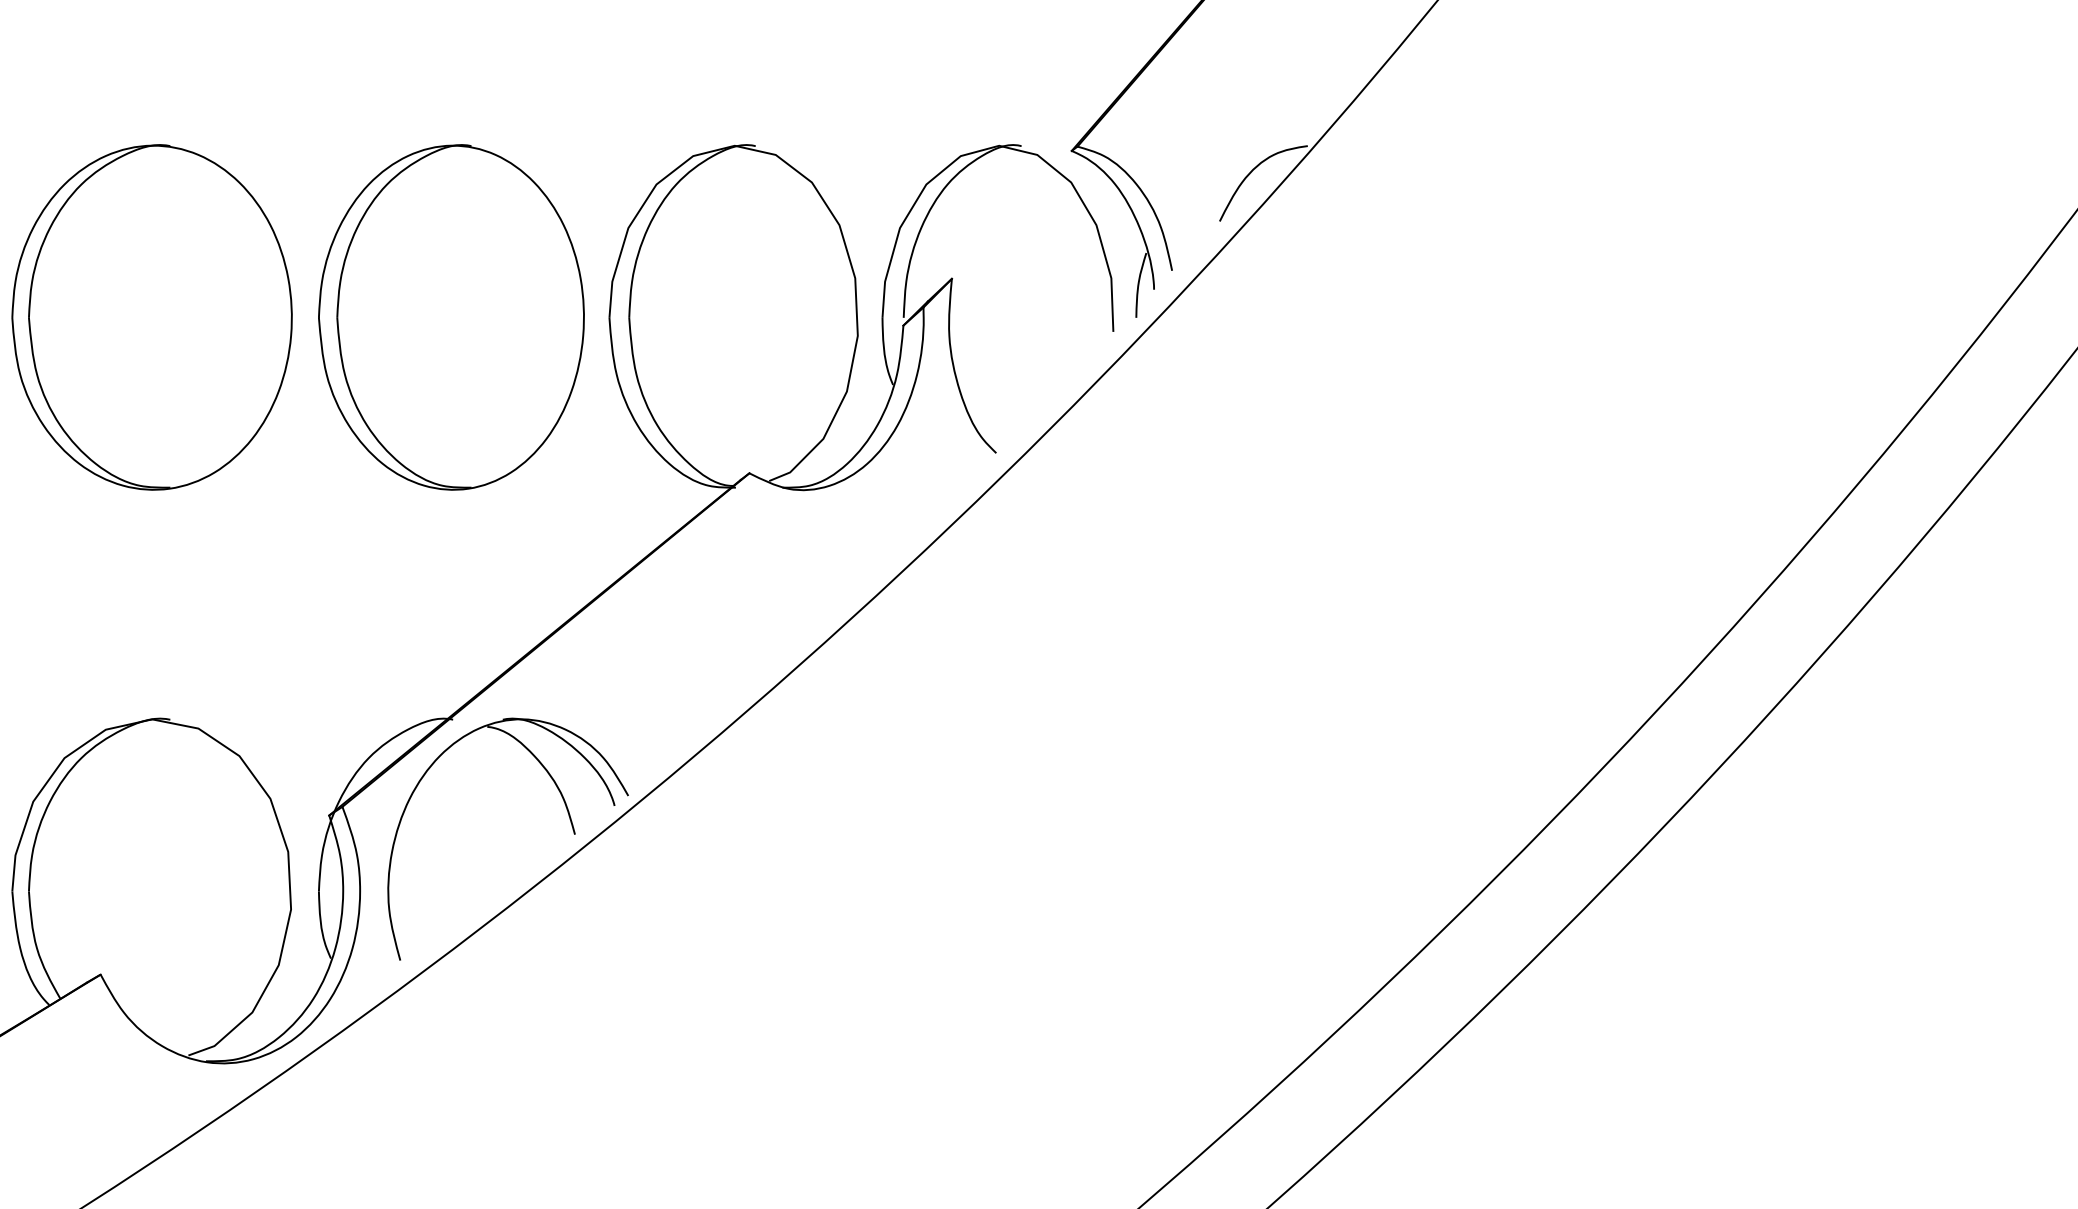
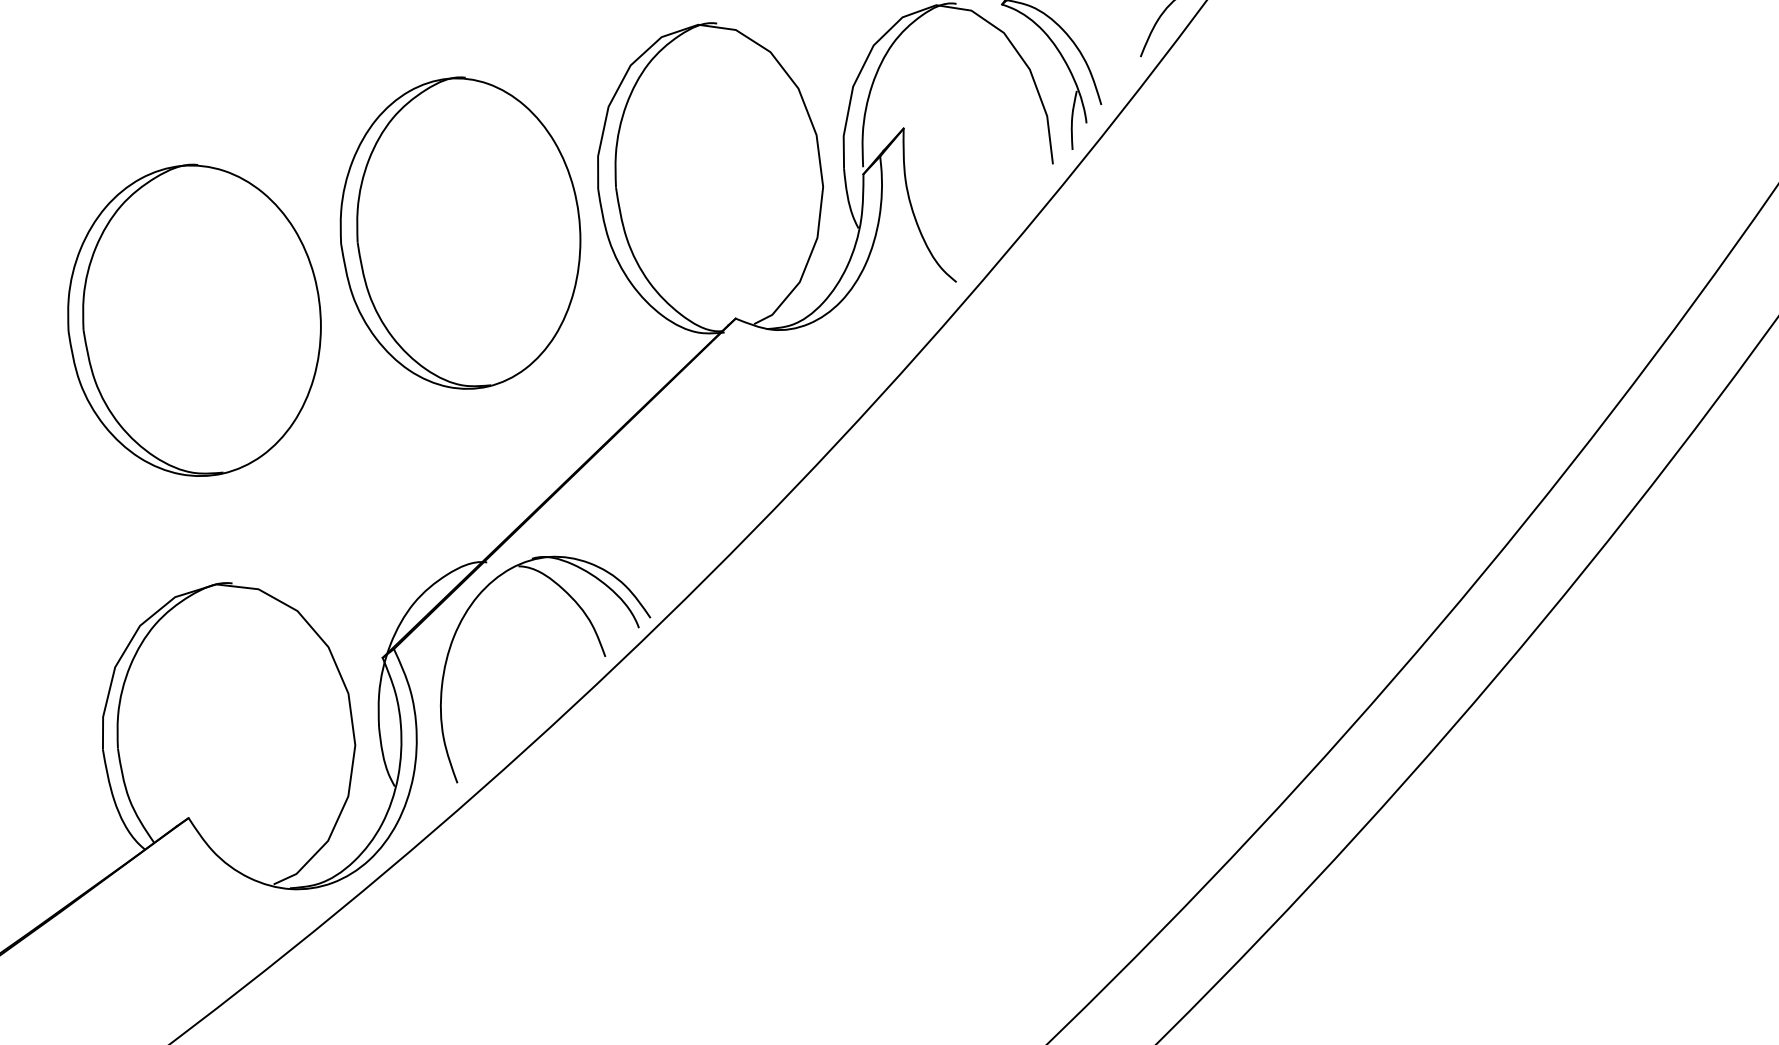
part: (151, 317) -> (193, 320), moved
part: (451, 317) -> (460, 233), moved

